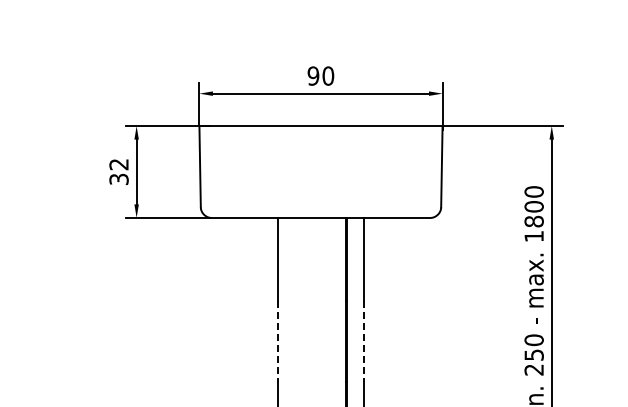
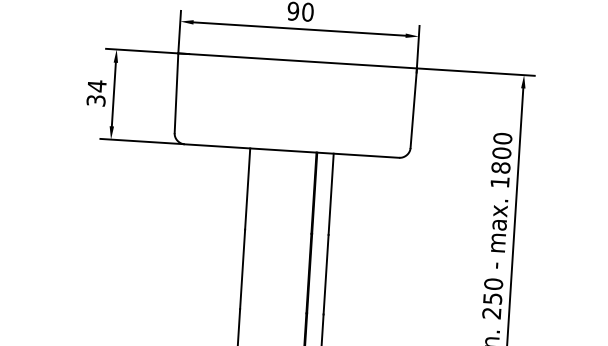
text: (118, 164) -> (96, 86), 32 -> 34
line: (278, 341) -> (242, 269), dashed -> solid
line: (363, 341) -> (326, 274), dashed -> solid

